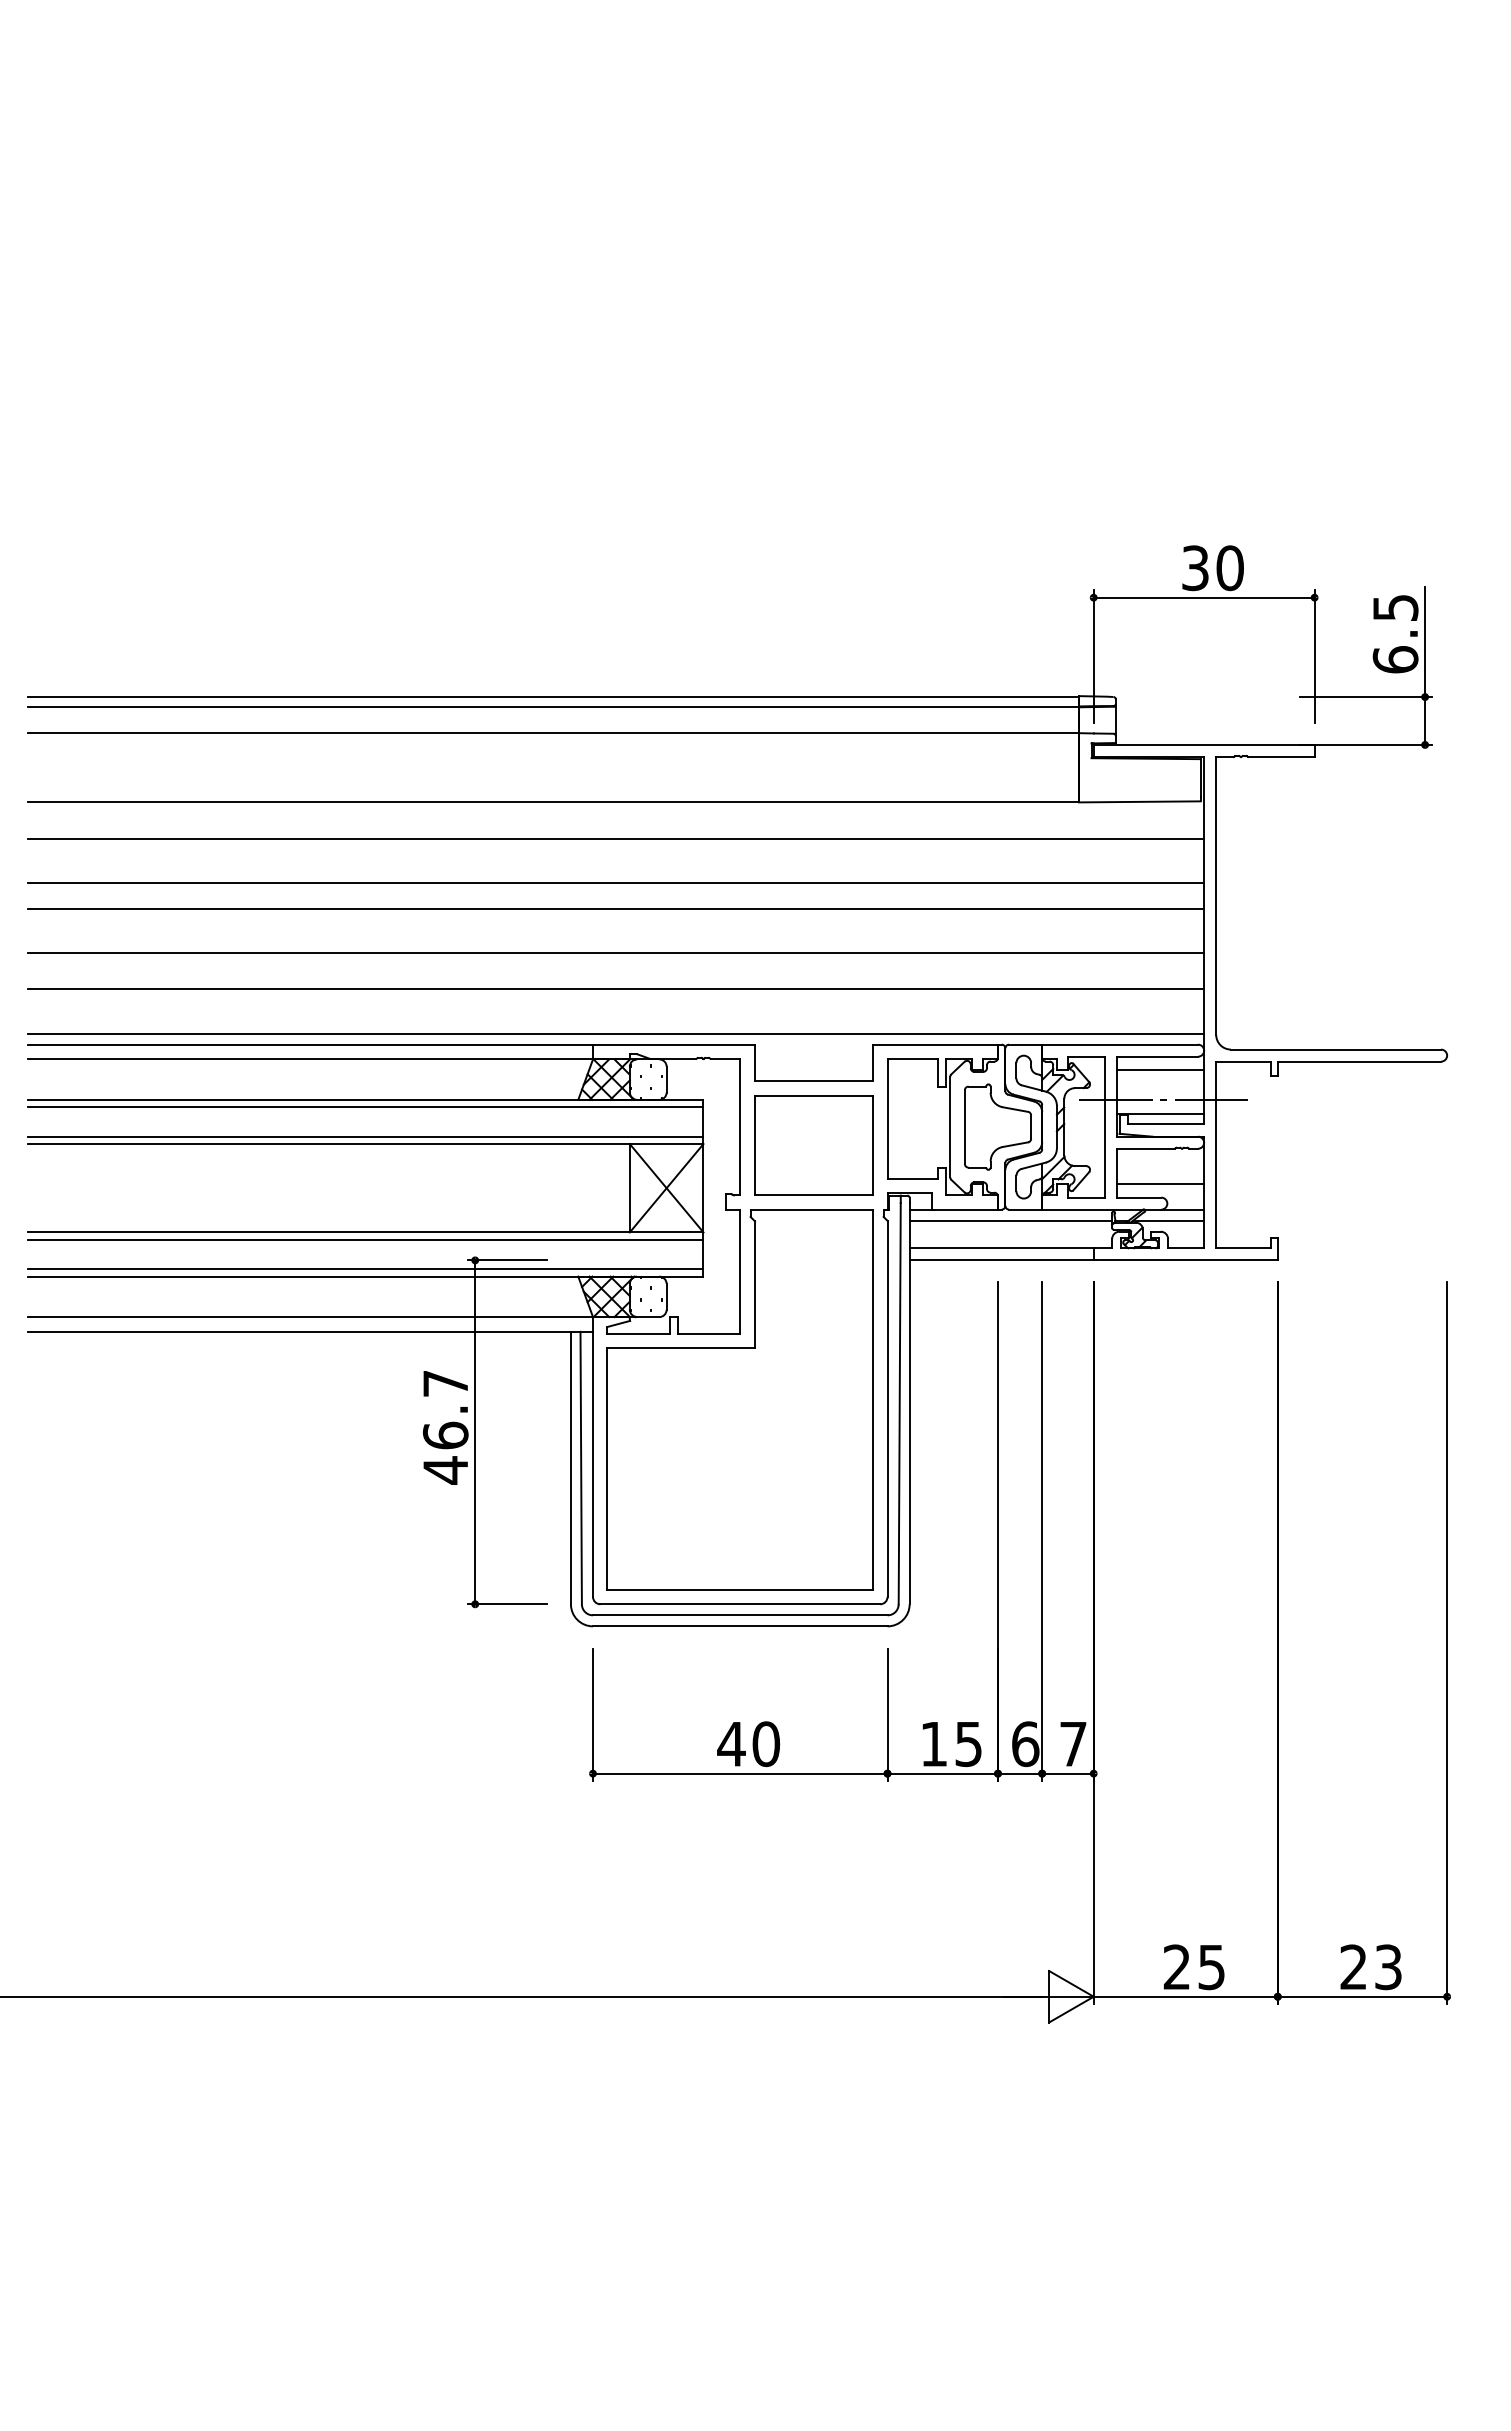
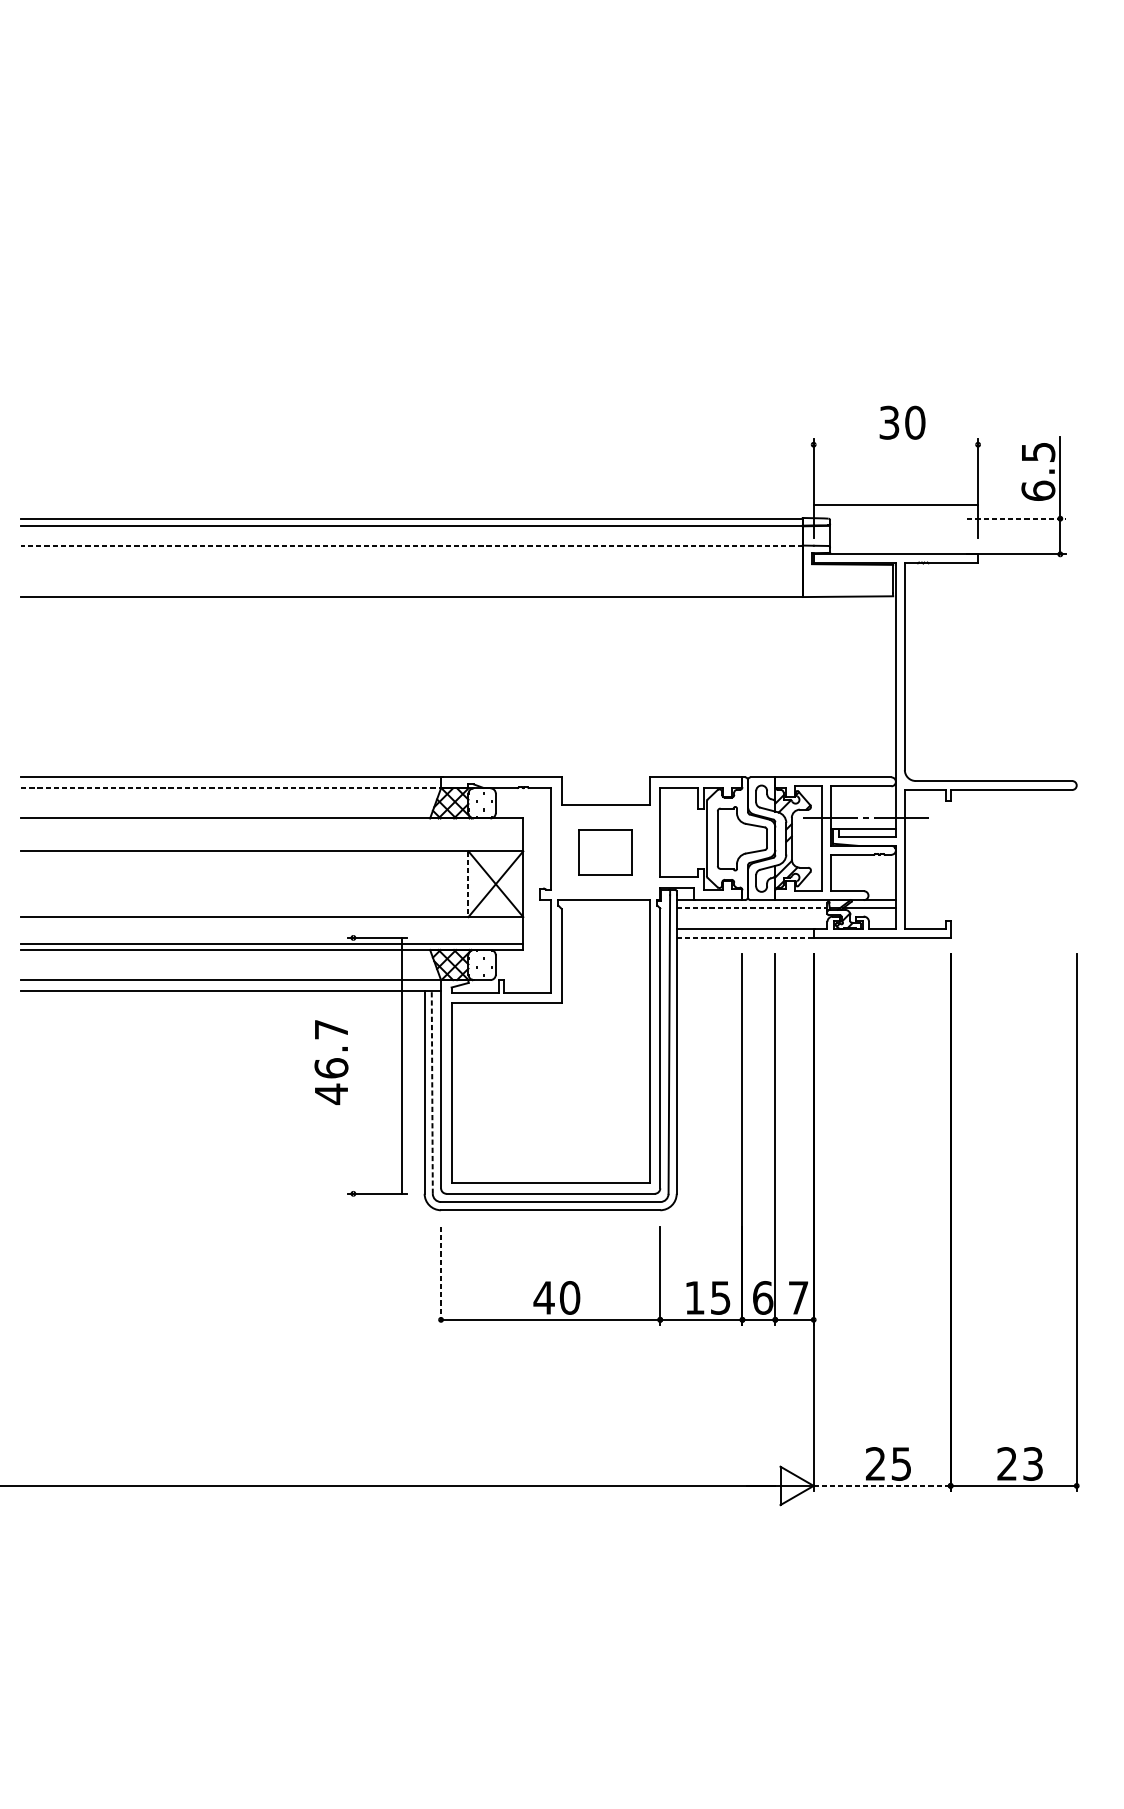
line: (1203, 597) -> (895, 504), moved
line: (1366, 697) -> (1016, 519), solid -> dashed
line: (553, 733) -> (411, 545), solid -> dashed
line: (615, 839) -> (457, 624), removed
line: (615, 883) -> (457, 657), removed
line: (615, 908) -> (457, 676), removed
line: (615, 952) -> (457, 708), removed
line: (615, 989) -> (457, 736), removed
line: (615, 1033) -> (457, 769), removed
line: (311, 1059) -> (231, 788), solid -> dashed
line: (1160, 1070) -> (863, 796), removed
line: (365, 1107) -> (271, 824), removed
line: (365, 1136) -> (271, 845), removed
part: (813, 1145) -> (605, 852), size x0.6
line: (1160, 1183) -> (863, 880), removed
line: (629, 1188) -> (468, 884), solid -> dashed
line: (1011, 1220) -> (752, 908), solid -> dashed
line: (365, 1239) -> (271, 922), removed
line: (1003, 1260) -> (746, 937), solid -> dashed
line: (475, 1432) -> (401, 1065), moved
line: (581, 1467) -> (432, 1092), solid -> dashed
line: (593, 1715) -> (441, 1276), solid -> dashed
line: (1186, 1996) -> (882, 1485), solid -> dashed

